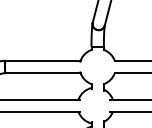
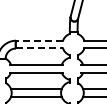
line: (42, 60) -> (39, 40), solid -> dashed
line: (44, 73) -> (40, 48), solid -> dashed

